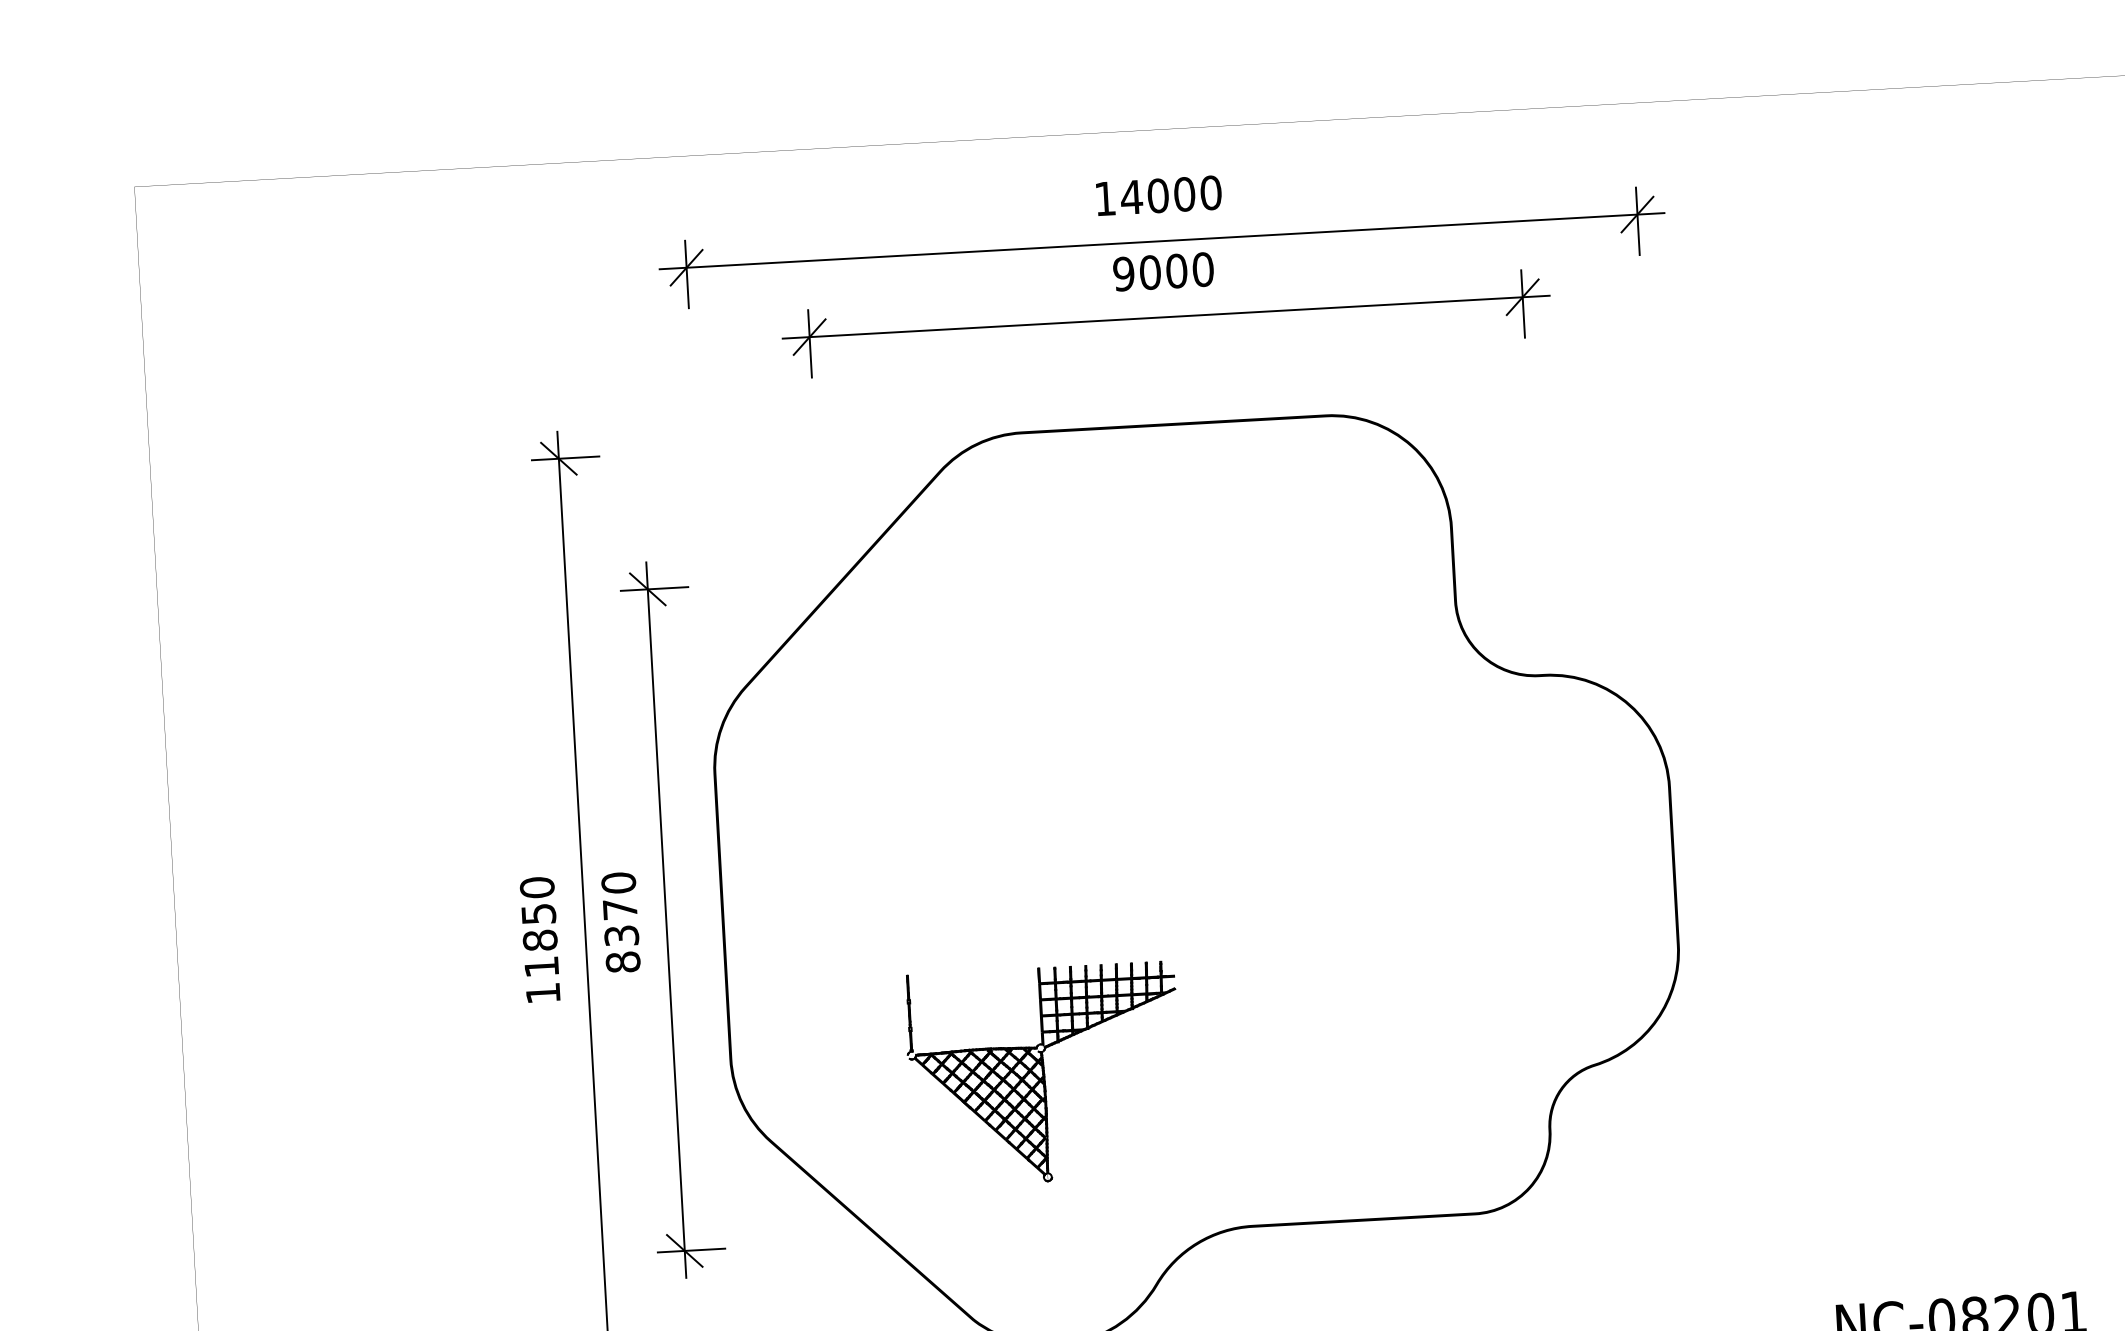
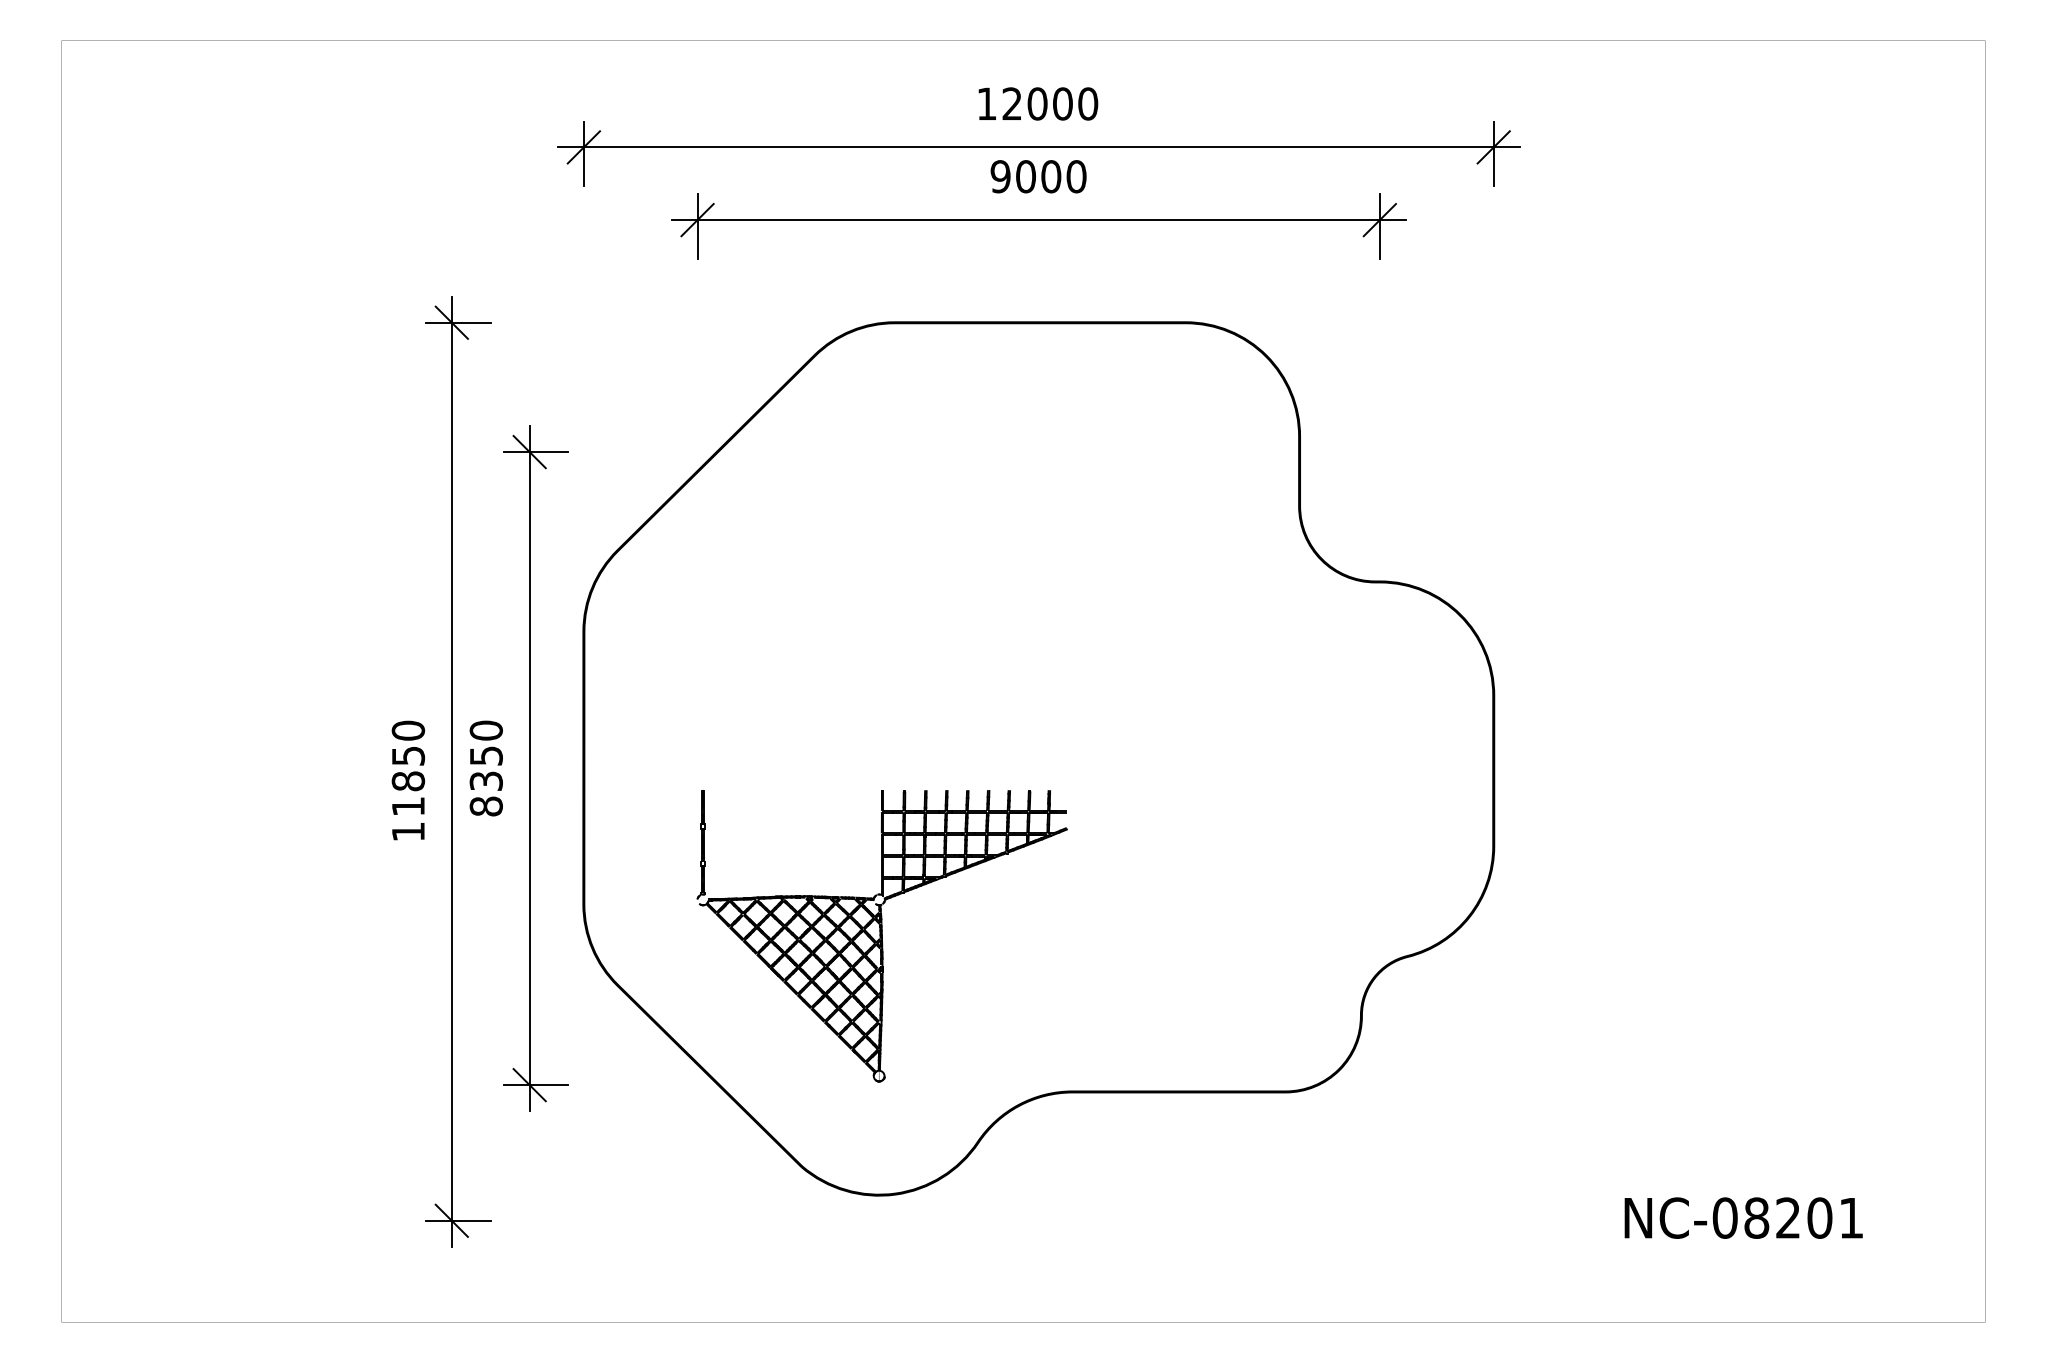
text: (1130, 196) -> (1011, 103), 14000 -> 12000
text: (620, 908) -> (486, 755), 8370 -> 8350
part: (1043, 1075) -> (881, 936), size x1.43

